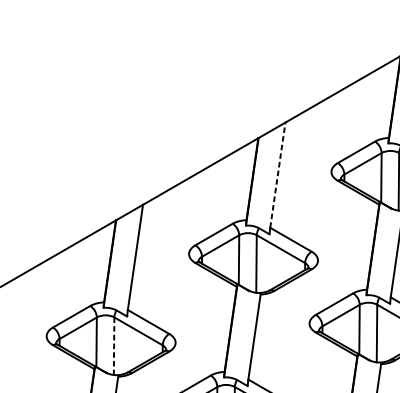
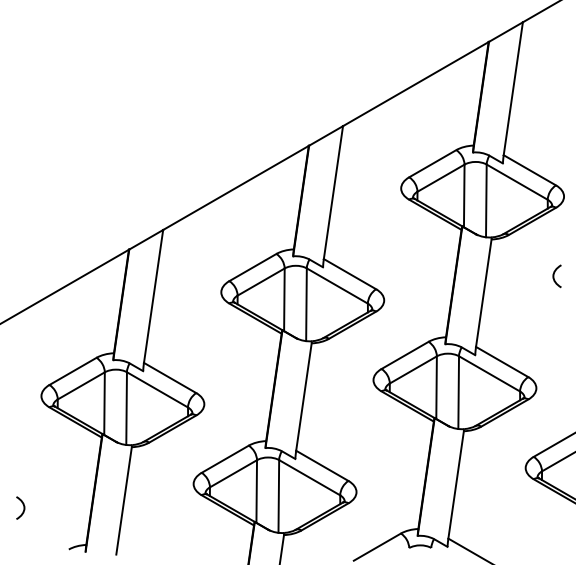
line: (277, 175) -> (333, 192), dashed -> solid
line: (114, 346) -> (126, 409), dashed -> solid

